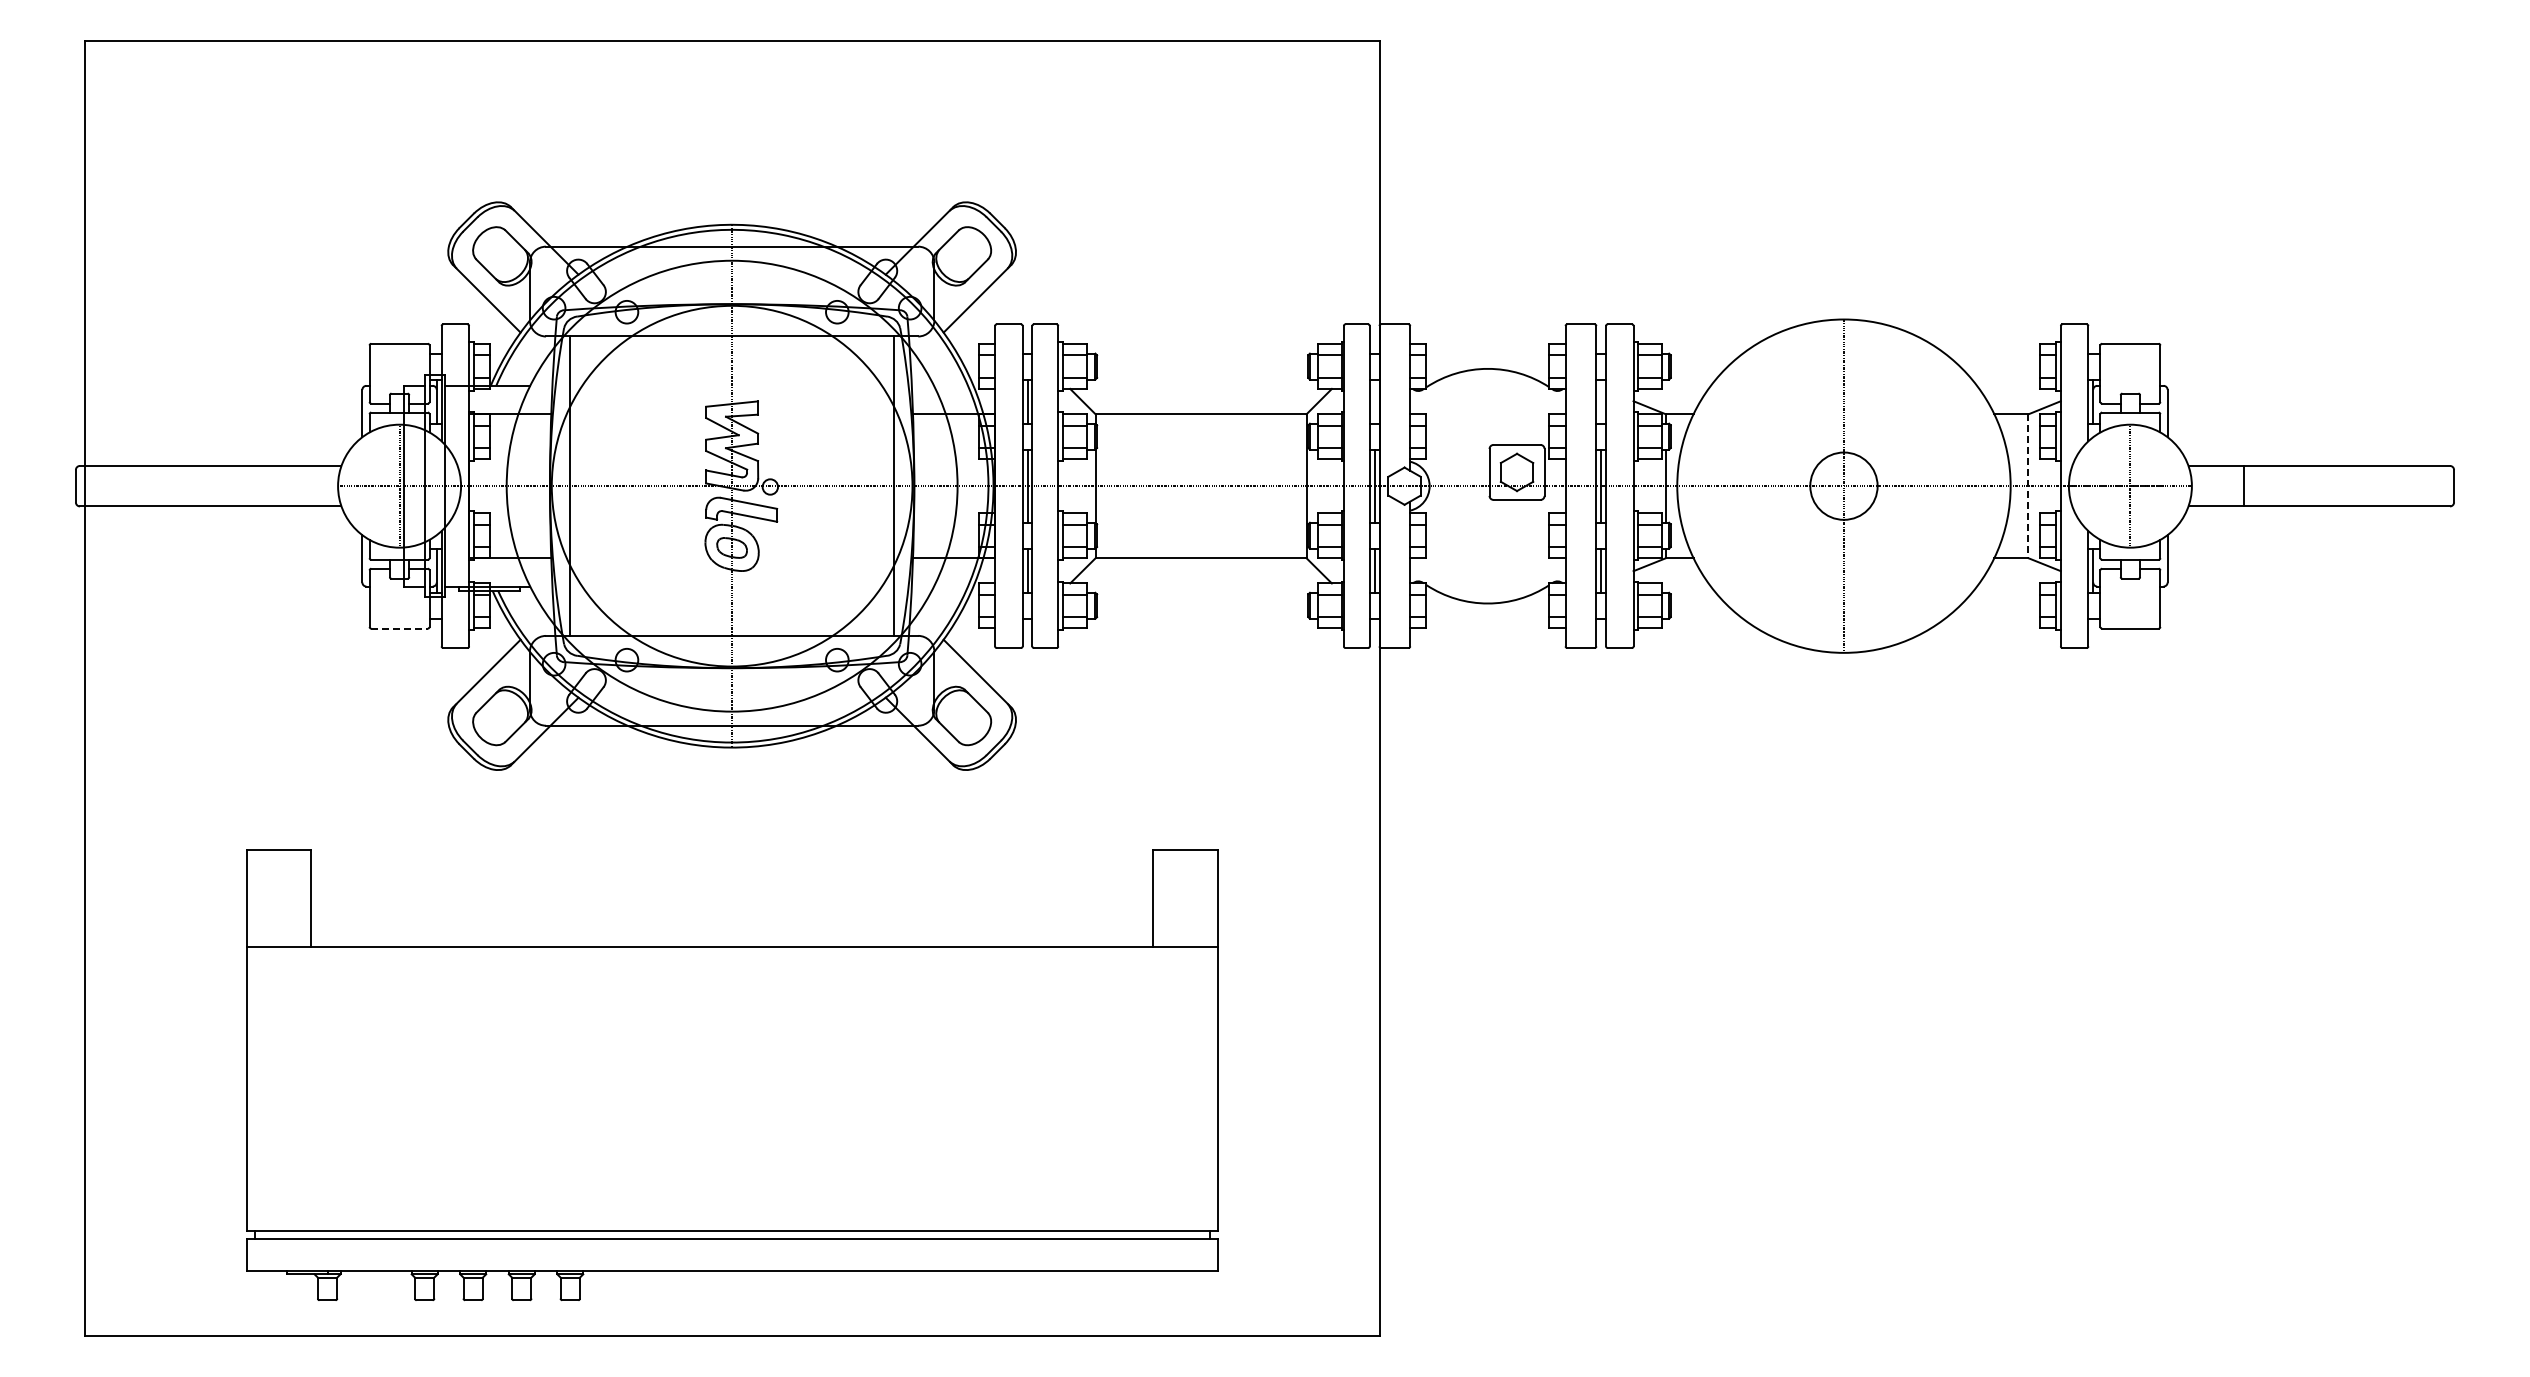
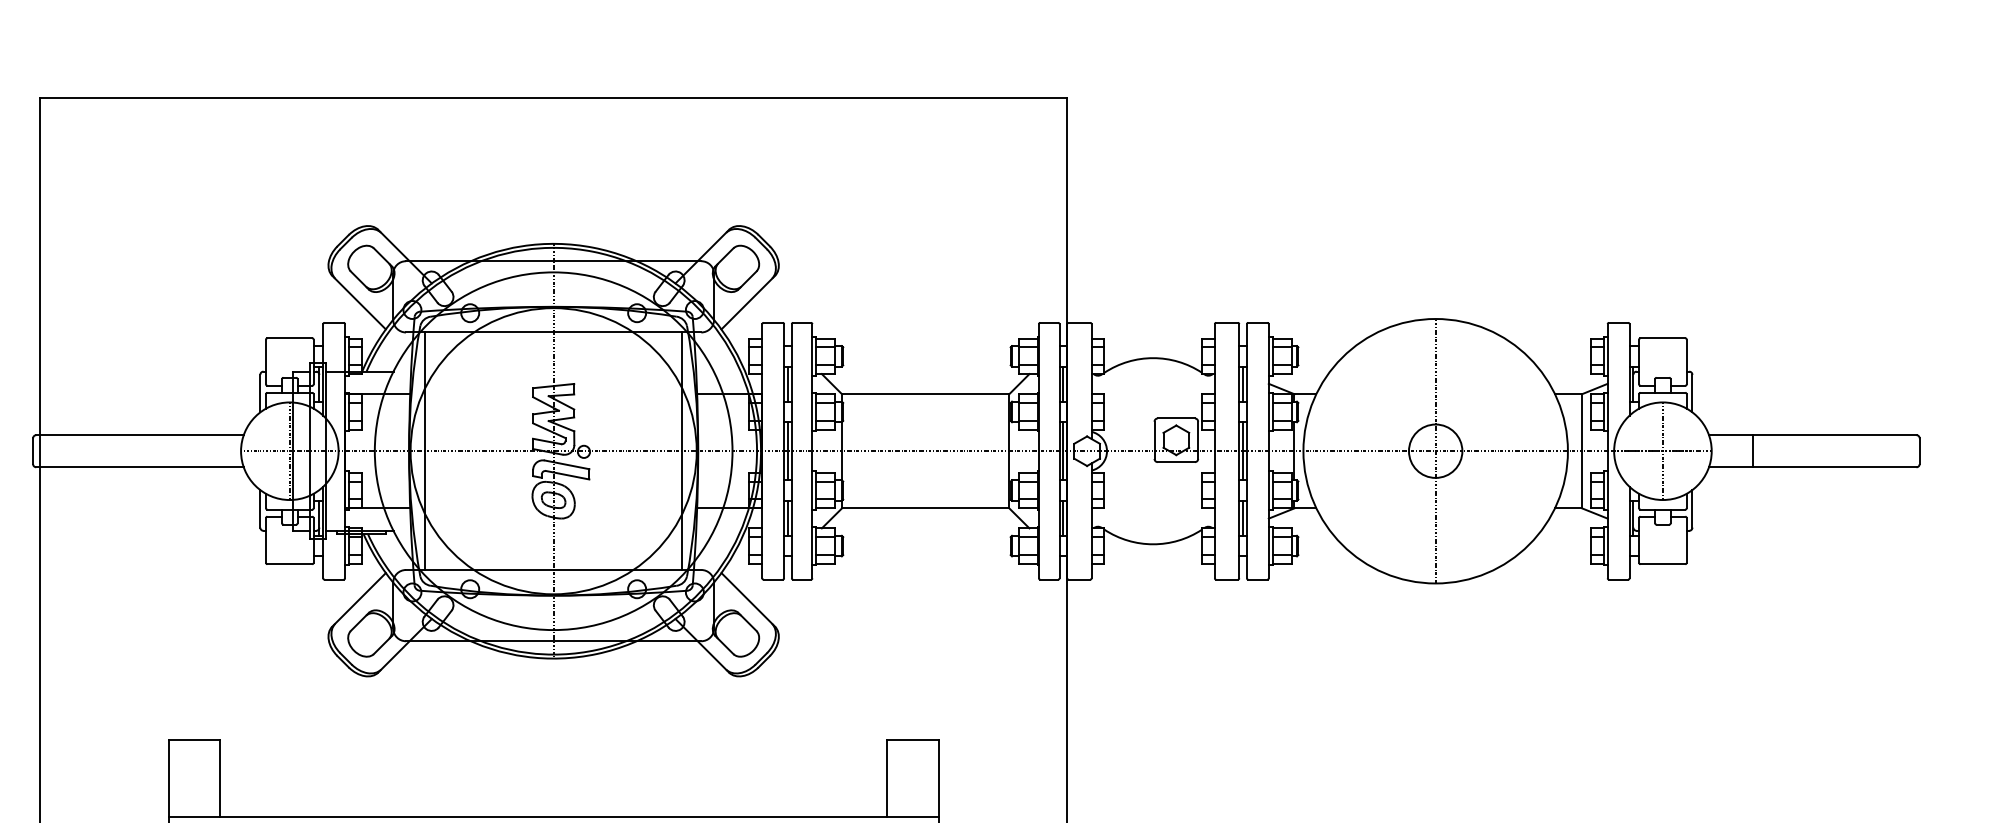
line: (1374, 401) -> (1063, 384), added
line: (1601, 401) -> (1243, 384), added
line: (2028, 486) -> (1582, 451), dashed -> solid
line: (400, 628) -> (290, 564), dashed -> solid

